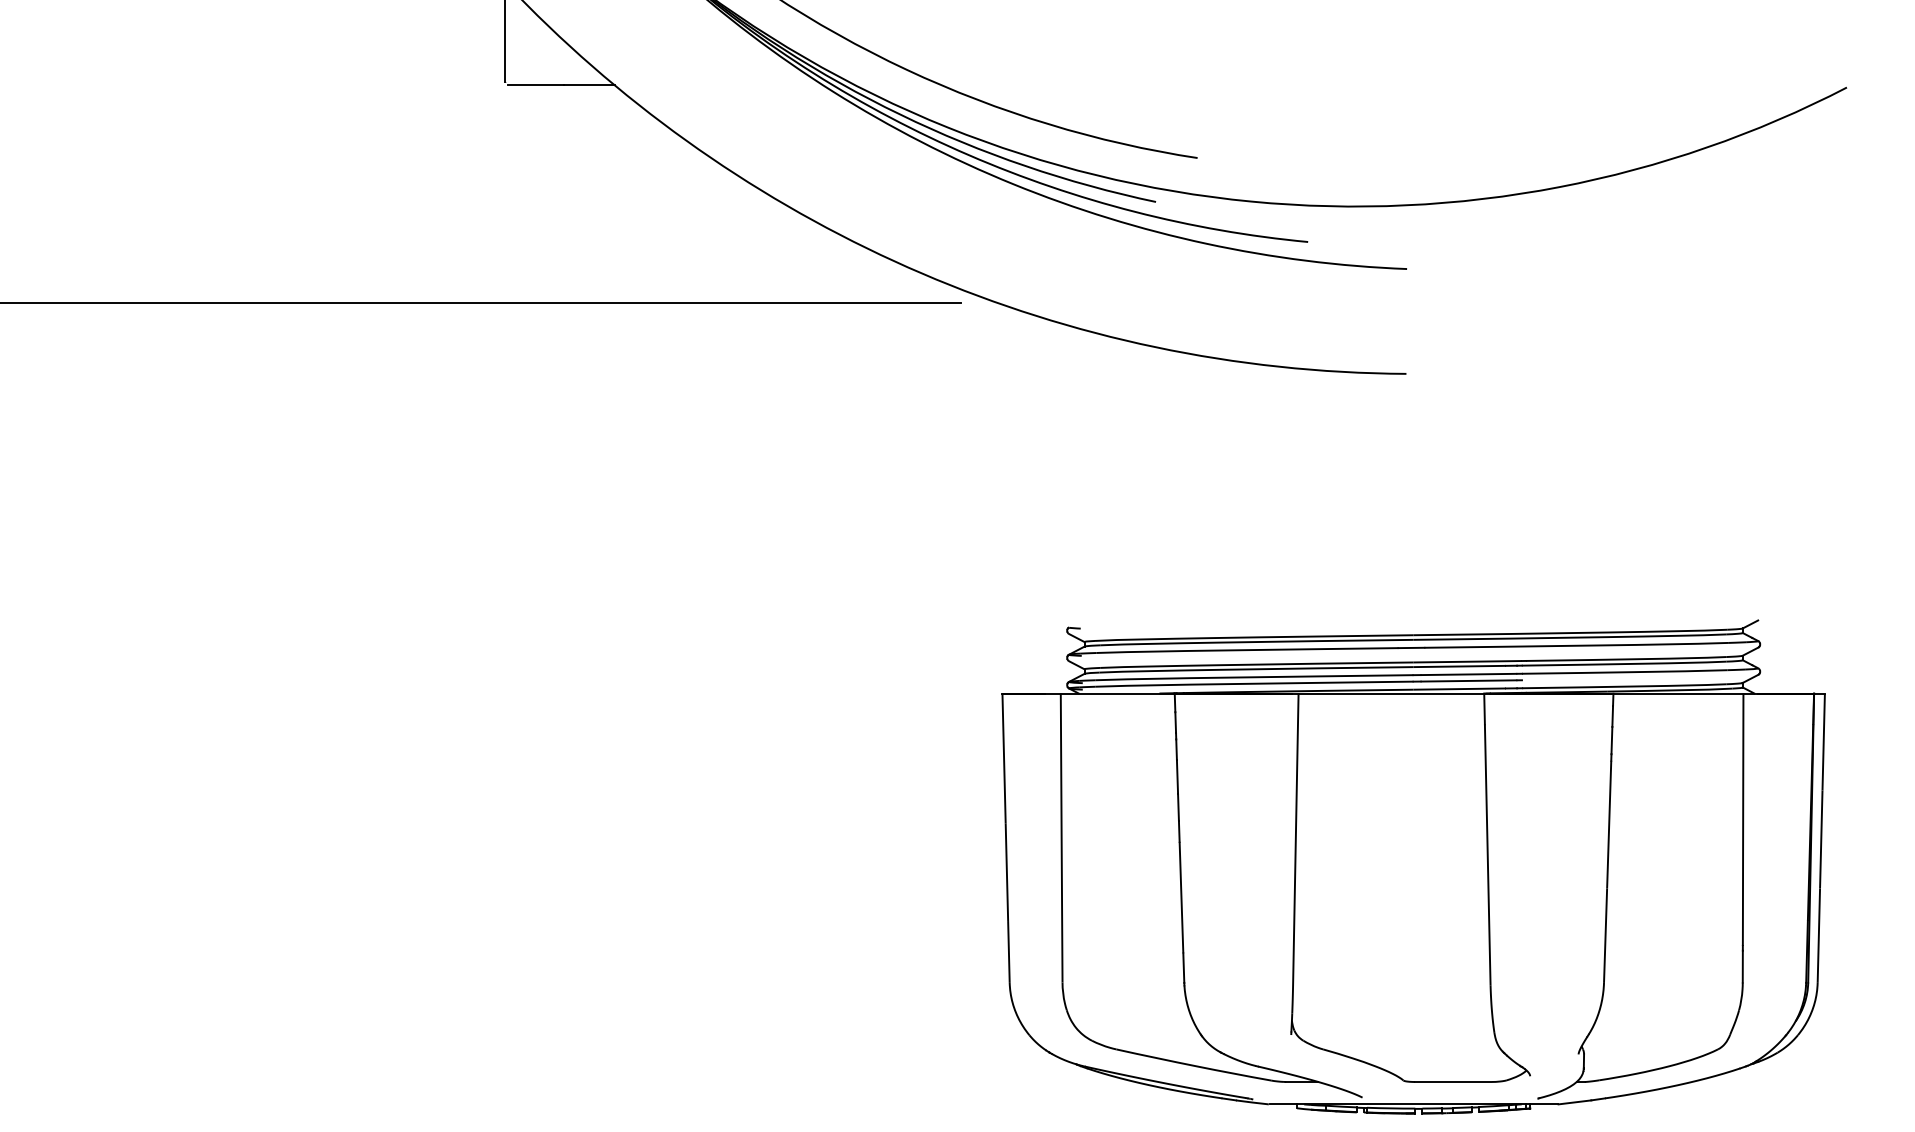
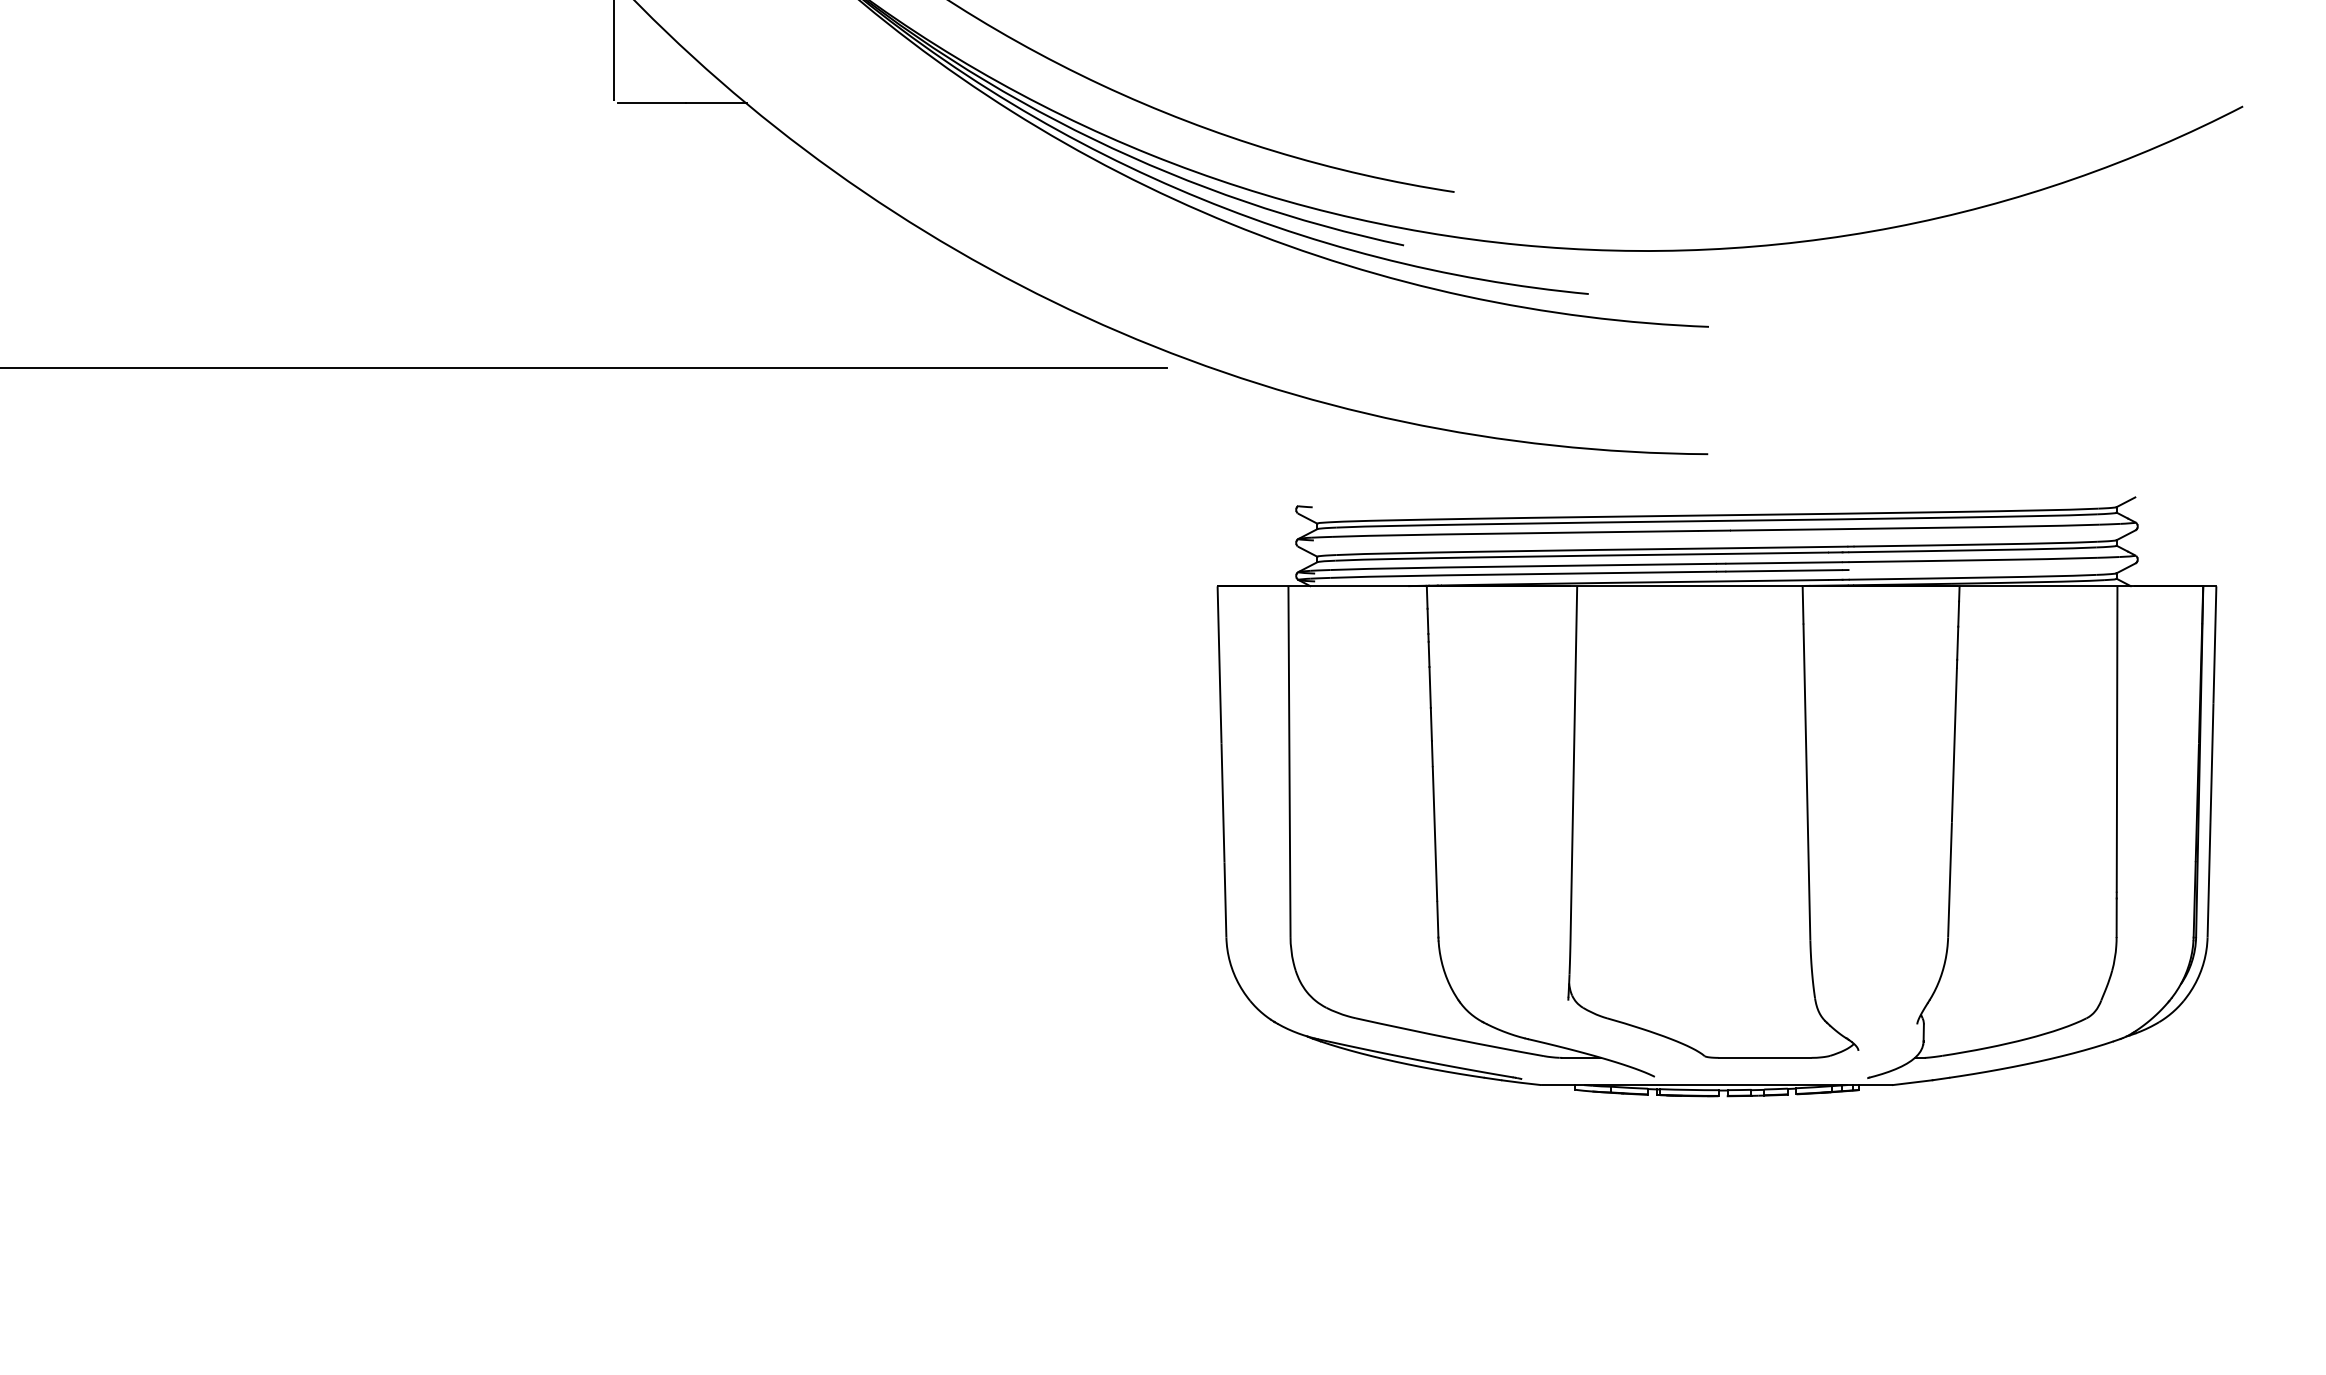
part: (1413, 866) -> (1716, 796), moved

